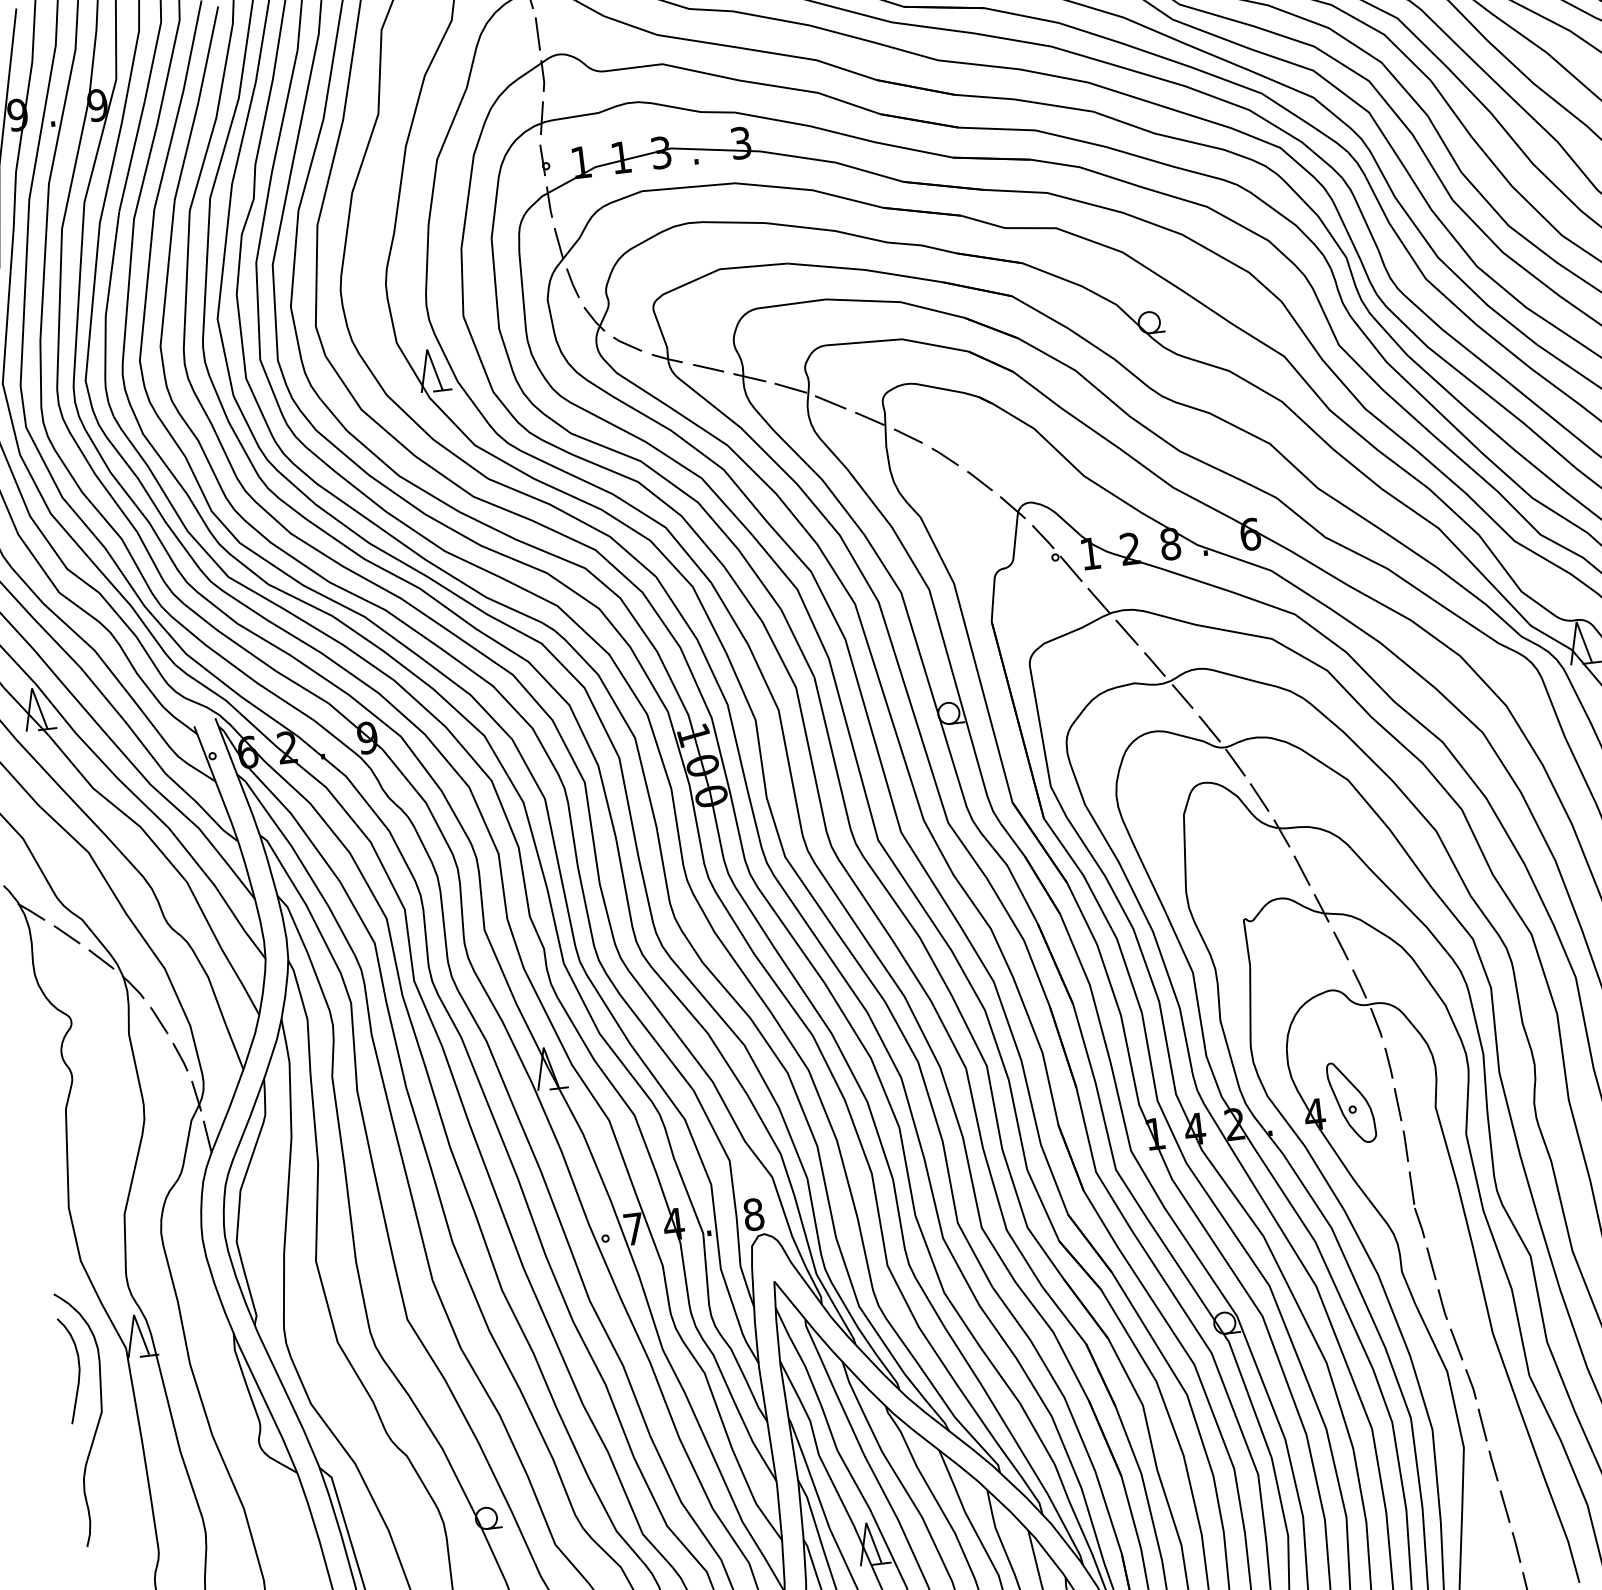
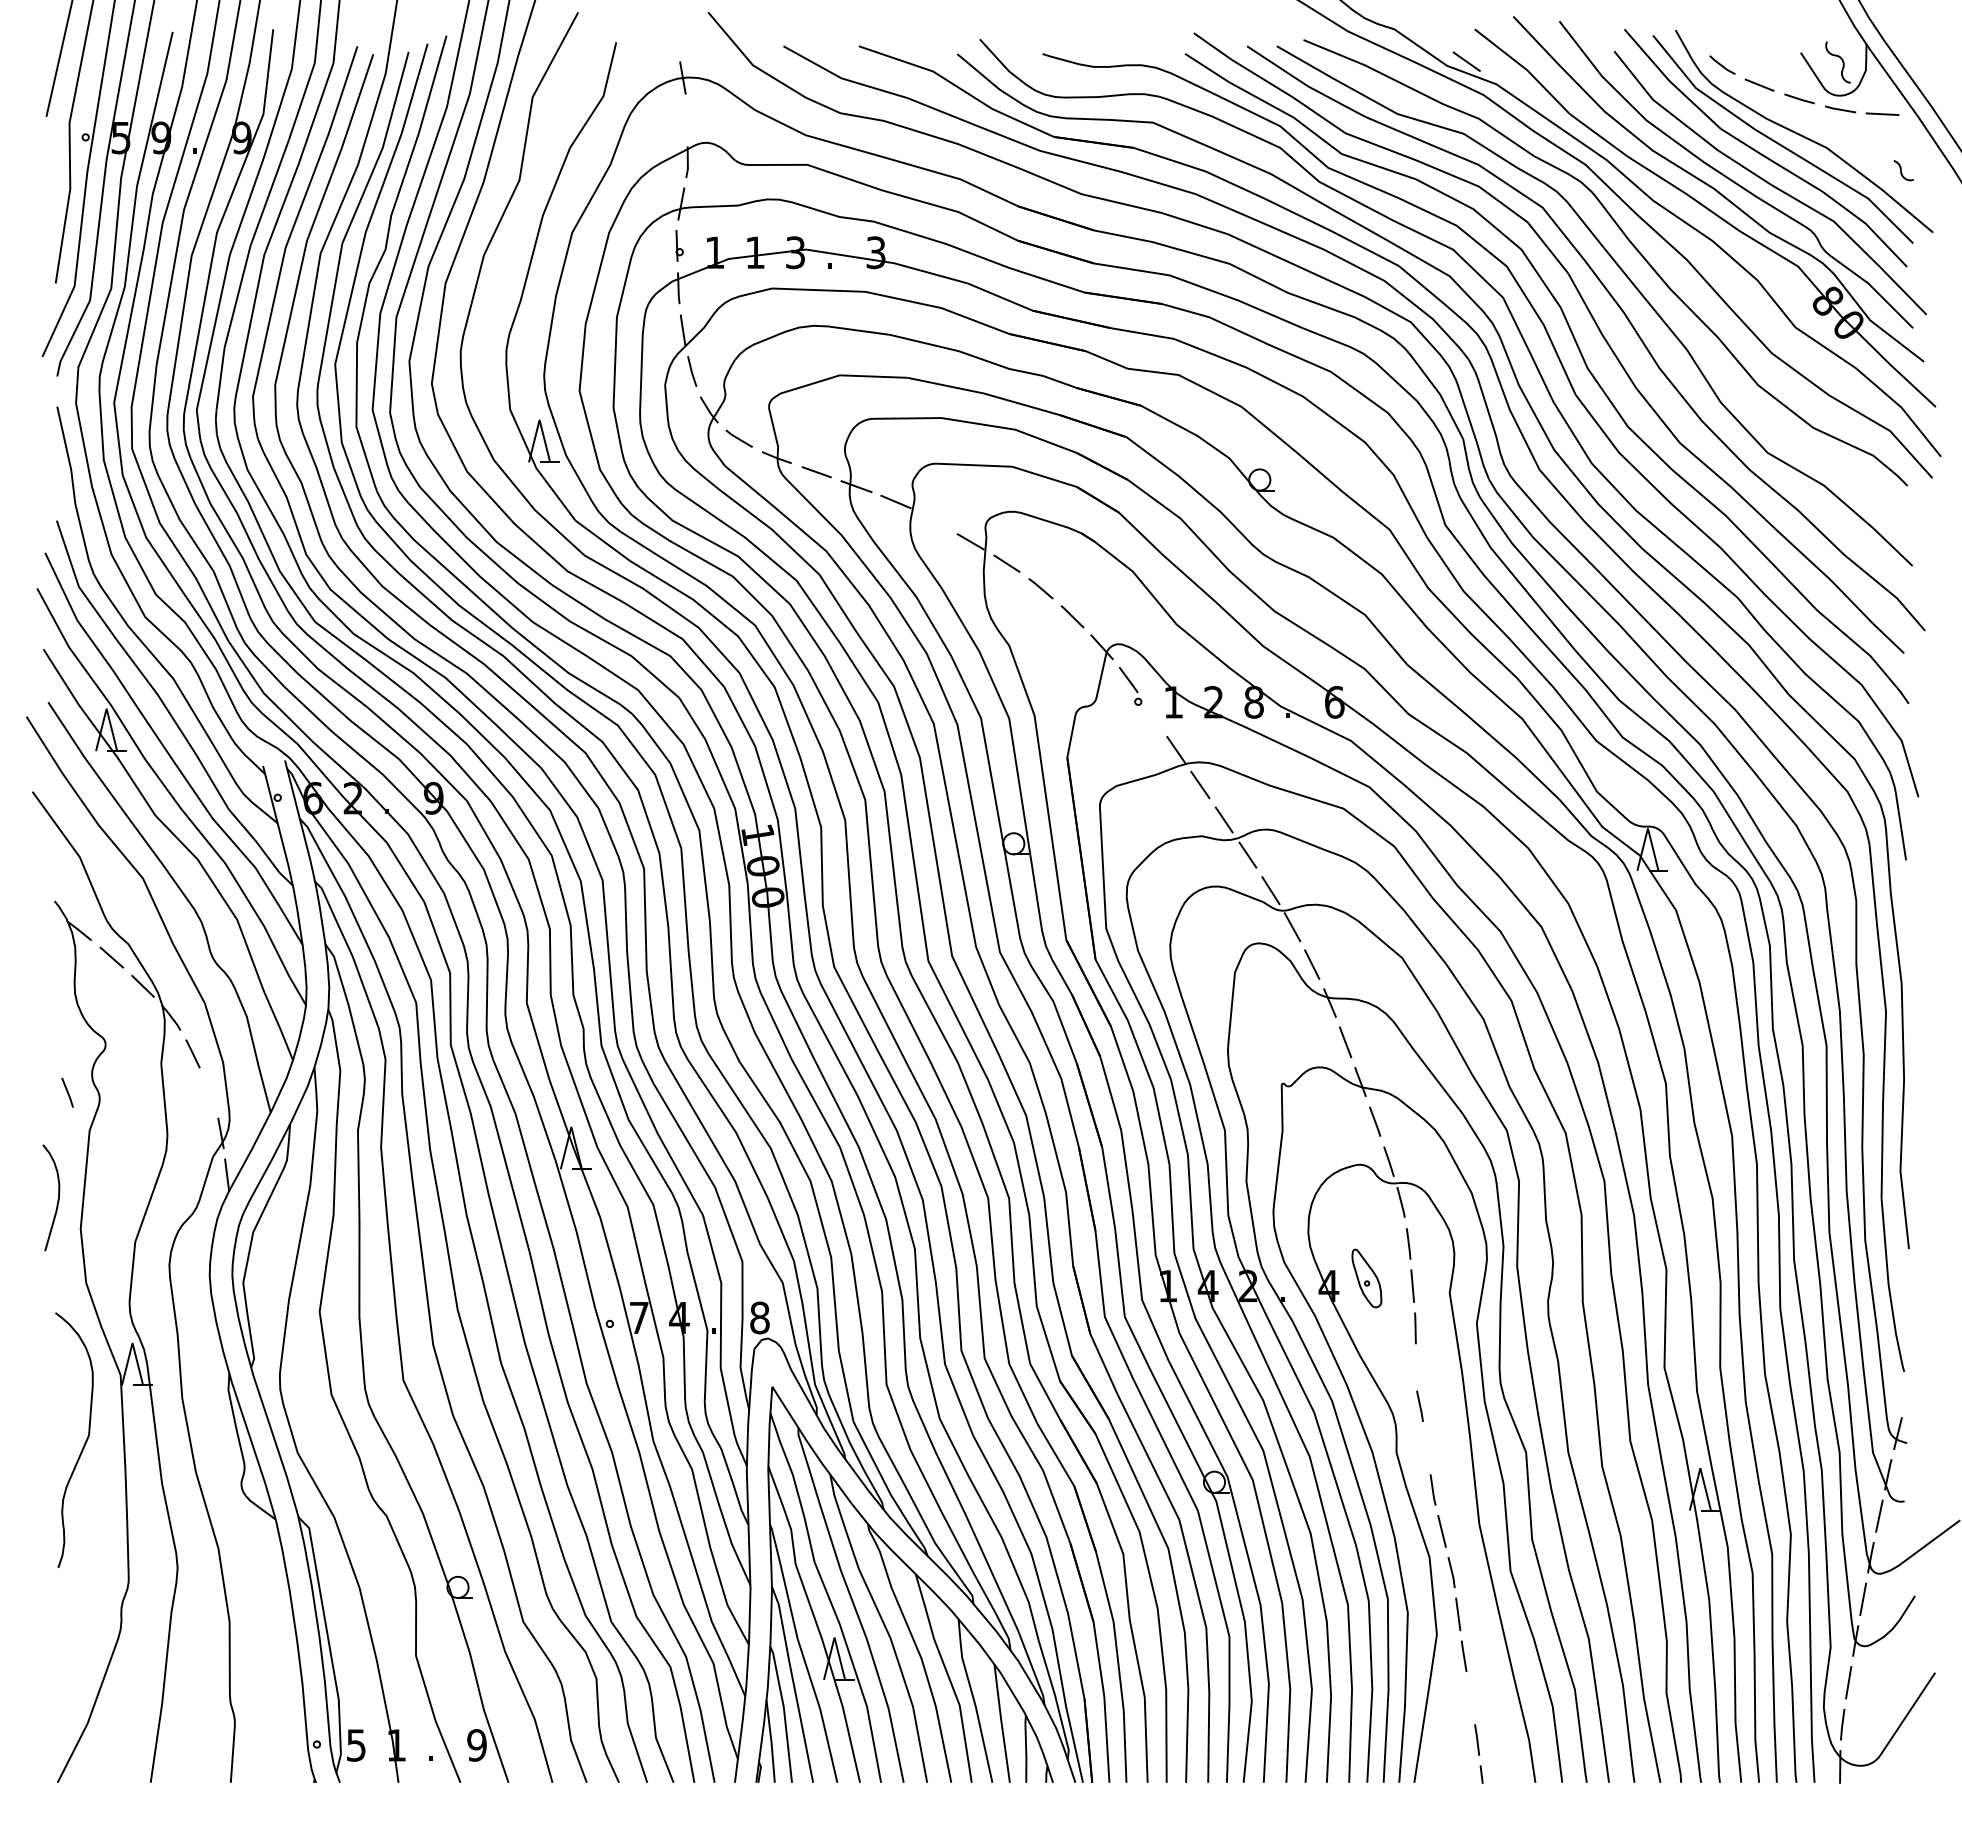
line: (537, 33) -> (687, 119), removed
line: (830, 402) -> (933, 520), removed
line: (1071, 568) -> (1152, 714), removed
line: (180, 1056) -> (67, 1092), moved
part: (1351, 1102) -> (1366, 1278), size x0.7
line: (1411, 1187) -> (1416, 1370), removed
line: (1431, 1263) -> (1426, 1447), removed
curve: (78, 1371) -> (57, 1199), moved
line: (1504, 1506) -> (1470, 1697), removed

